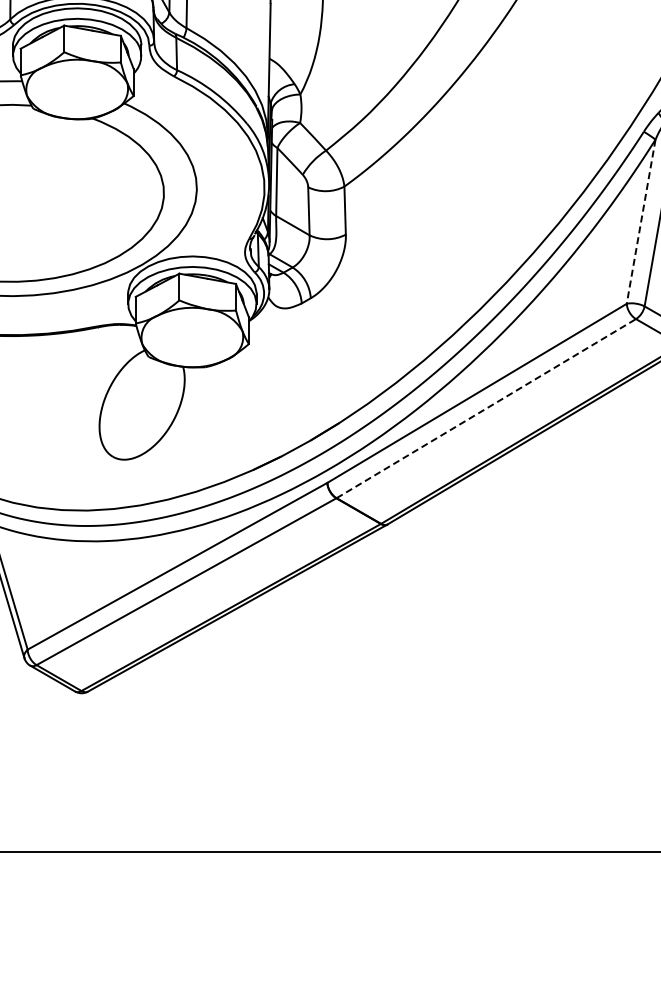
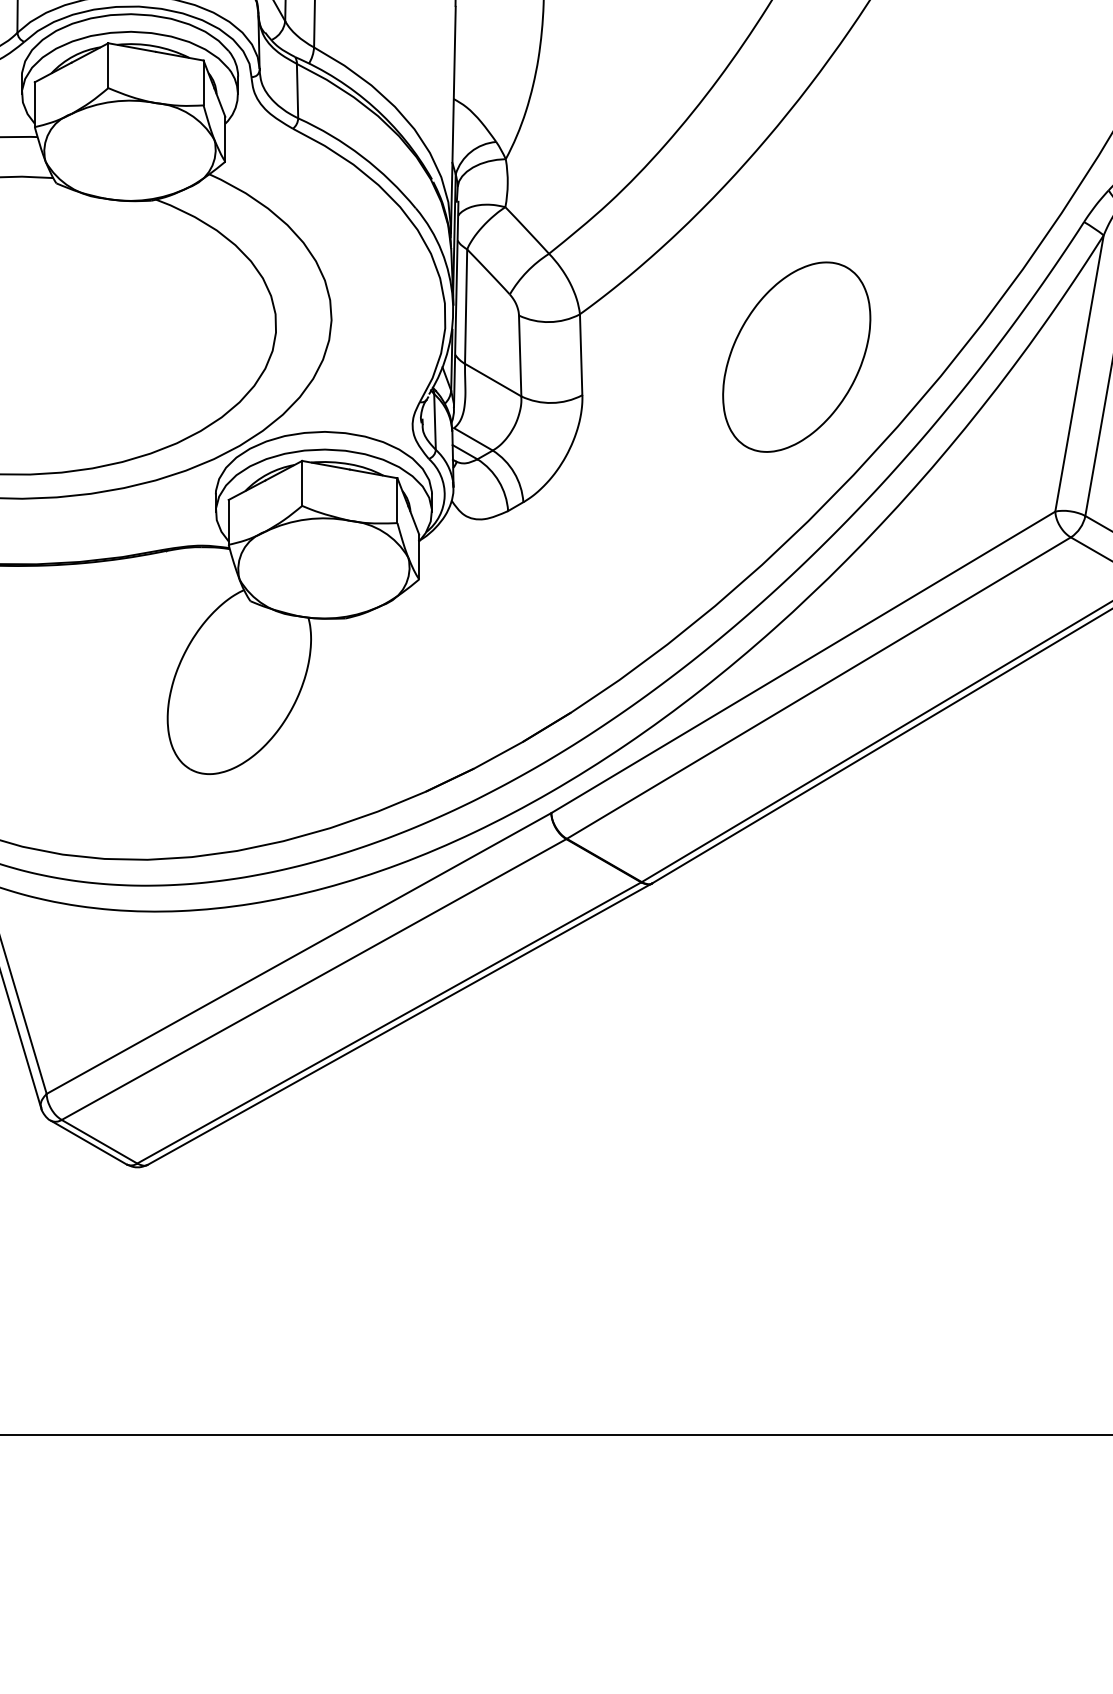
part: (472, 211) -> (795, 356), added
line: (641, 222) -> (1080, 374), dashed -> solid
line: (486, 408) -> (819, 687), dashed -> solid

